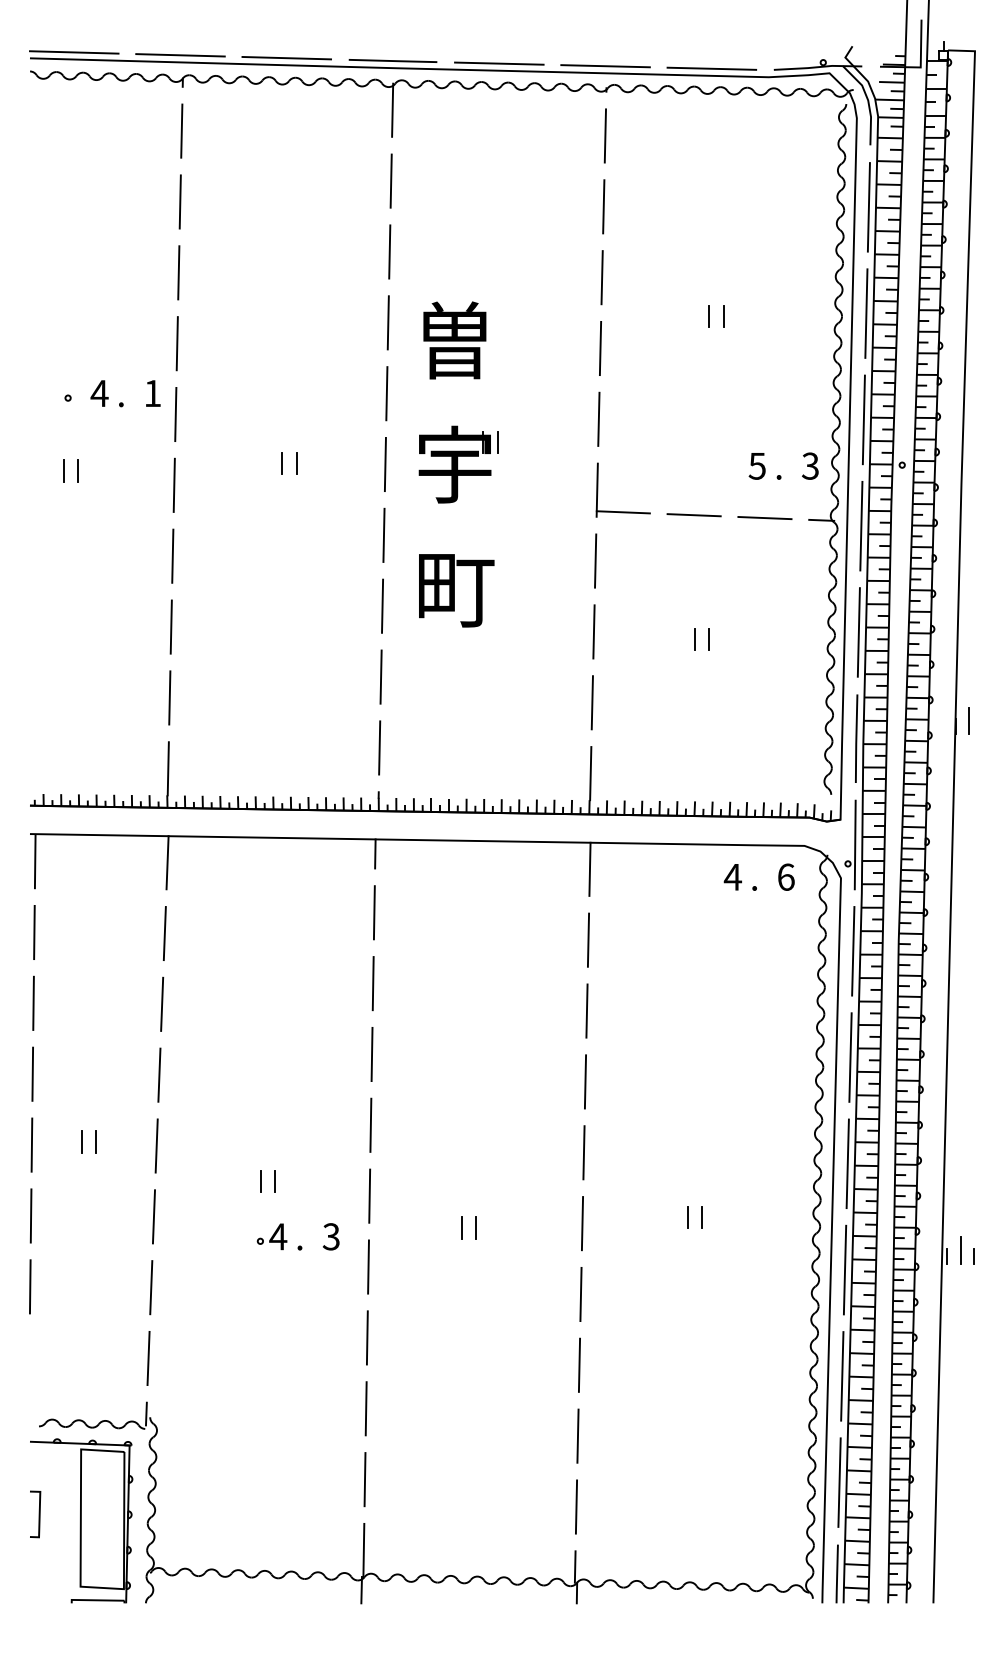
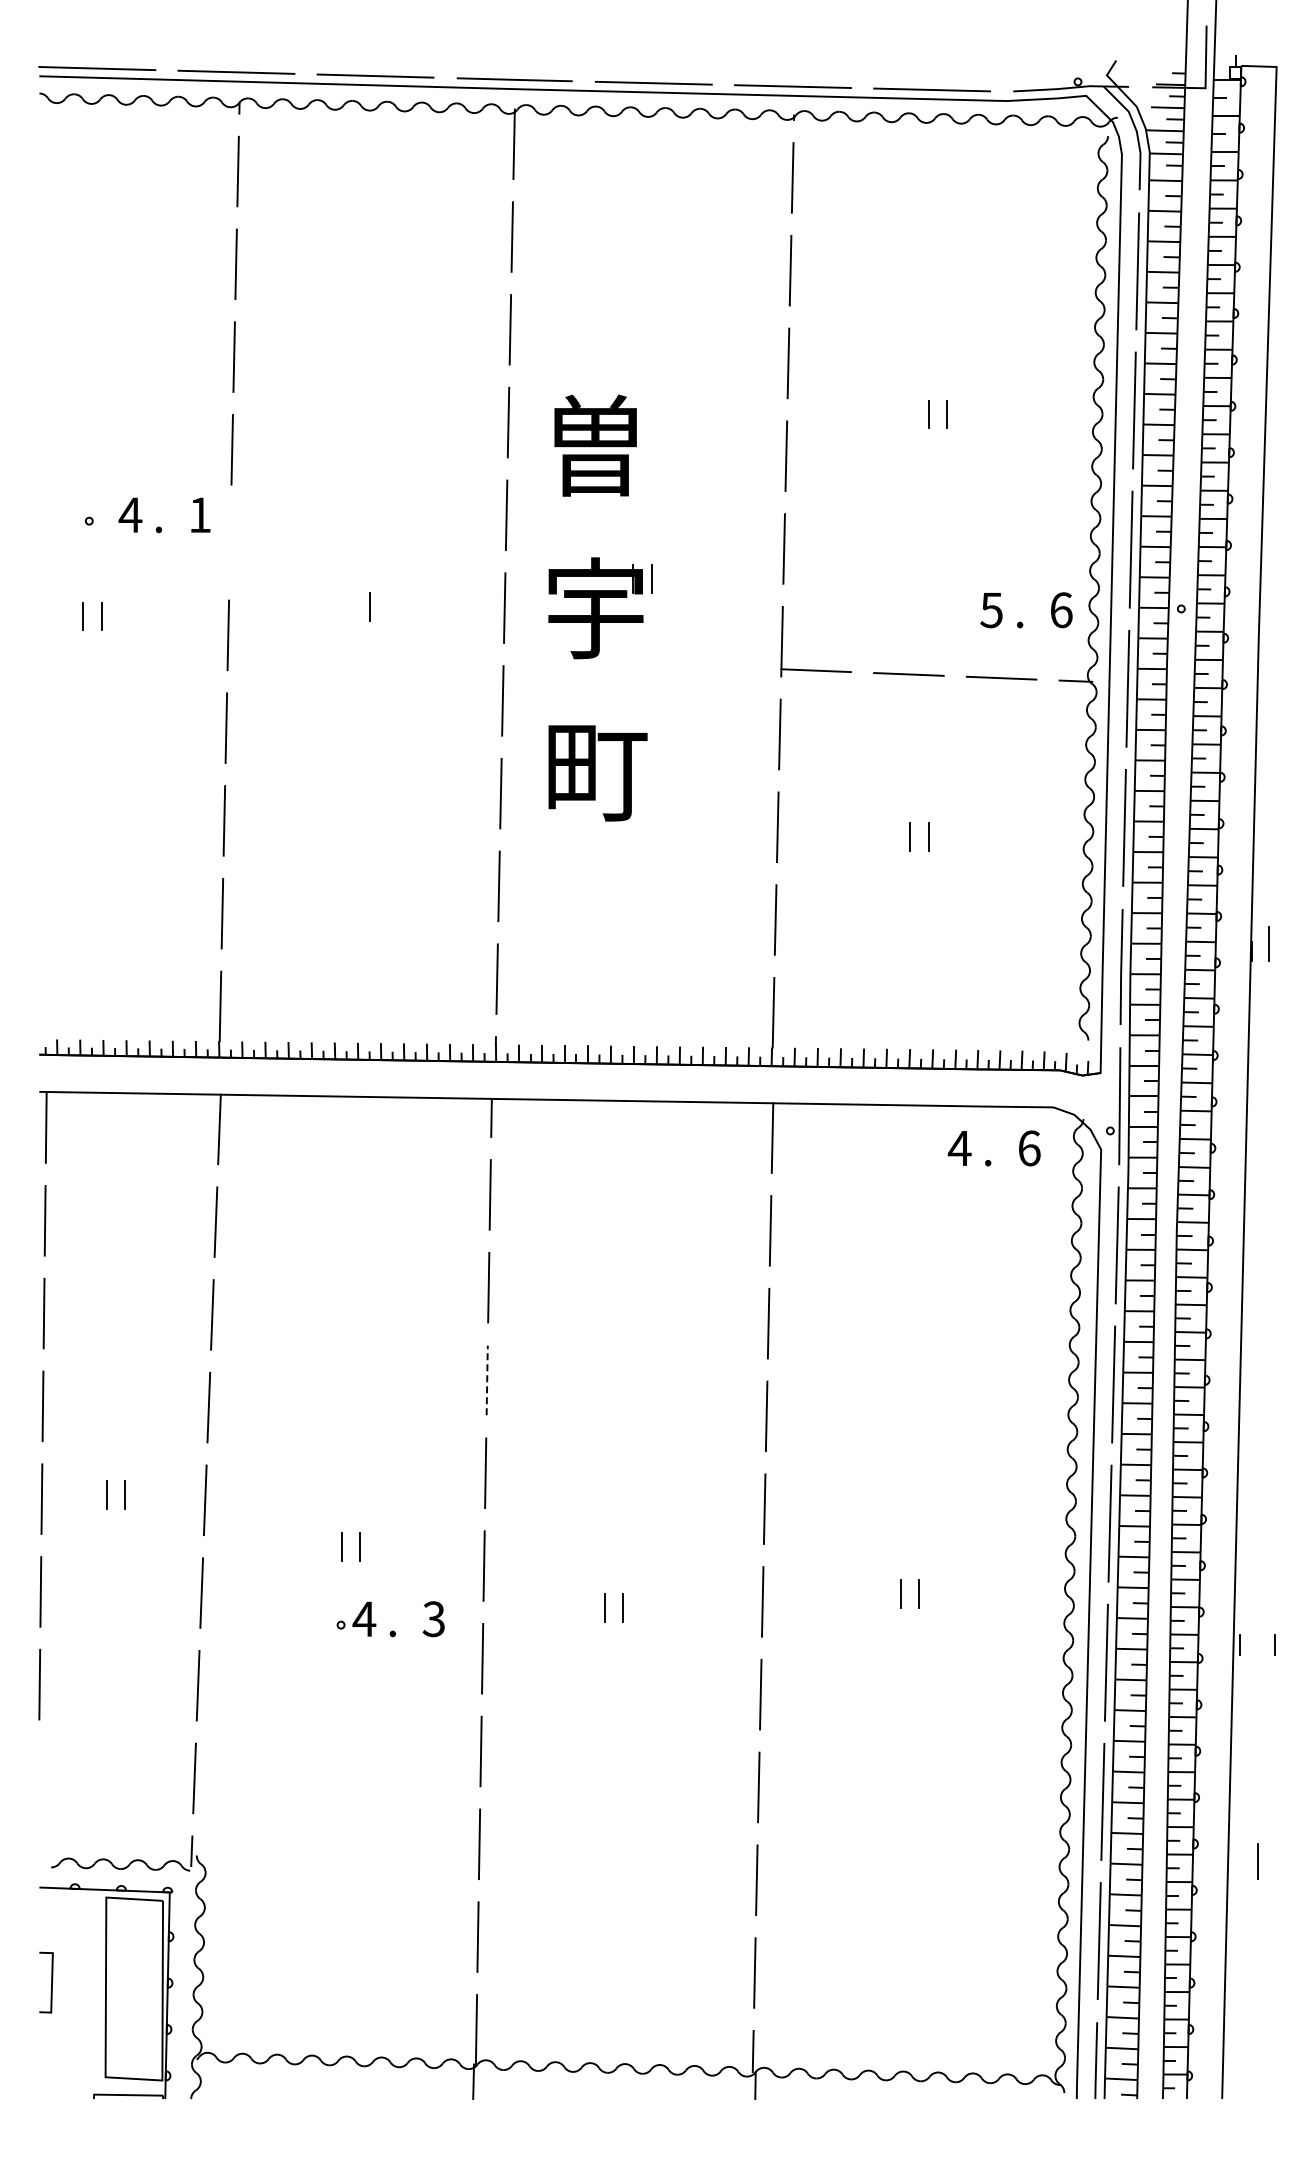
line: (175, 414) -> (230, 542), removed
line: (296, 464) -> (388, 607), removed
text: (810, 466) -> (1061, 610), 3 -> 6
line: (372, 1054) -> (487, 1380), solid -> dashed
line: (960, 1250) -> (1257, 1861), moved

